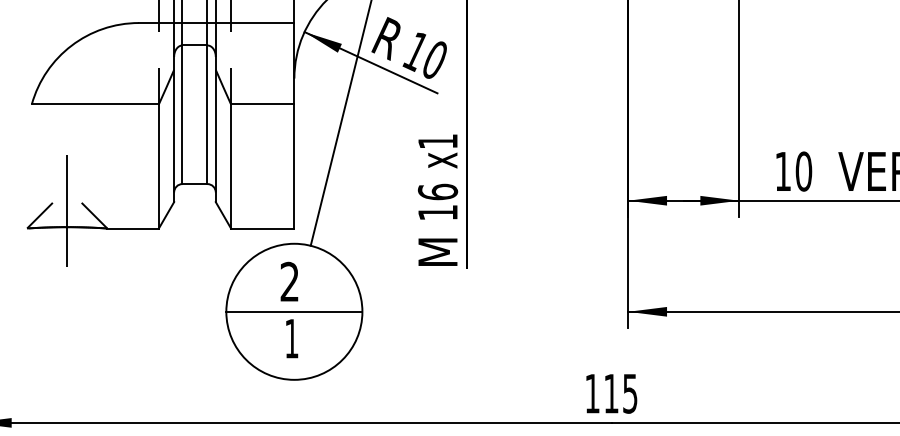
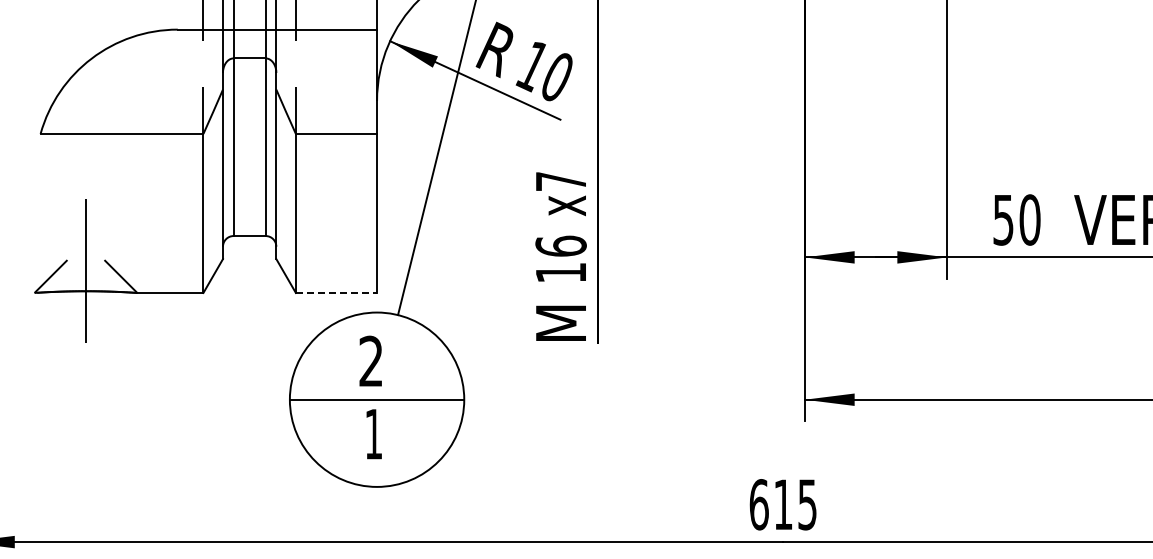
text: (437, 141) -> (560, 181), x1 -> x7
text: (783, 171) -> (1003, 220), 10 -> 50
line: (262, 228) -> (336, 292), solid -> dashed
text: (592, 393) -> (758, 504), 115 -> 615

